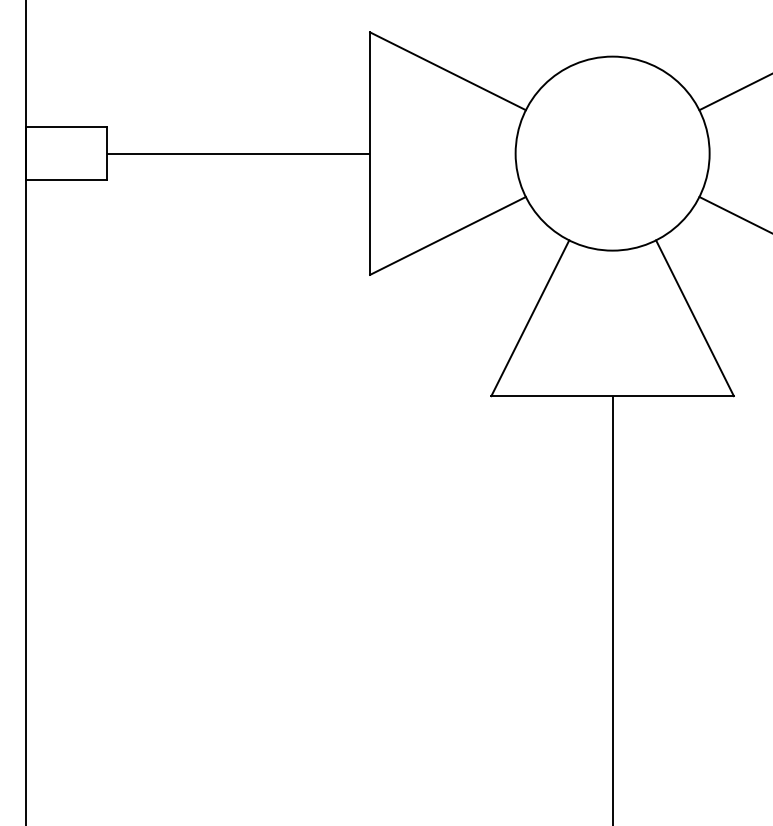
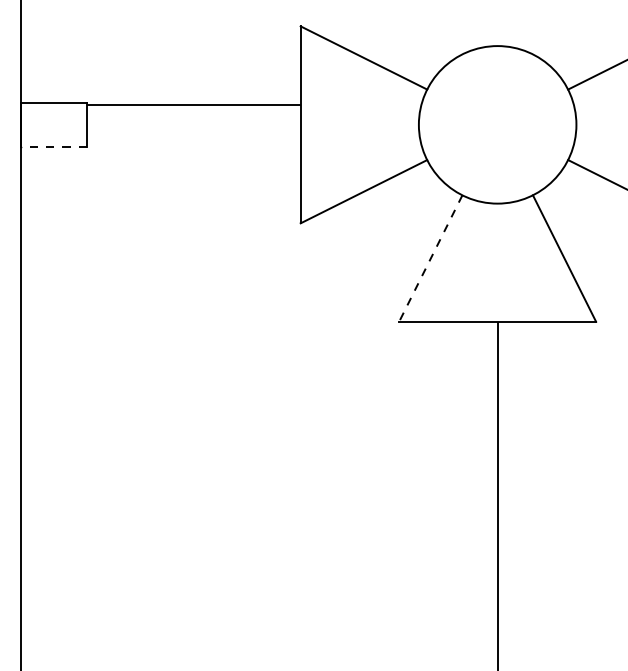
line: (238, 153) -> (193, 104), moved
line: (66, 180) -> (54, 146), solid -> dashed
line: (529, 318) -> (430, 258), solid -> dashed

